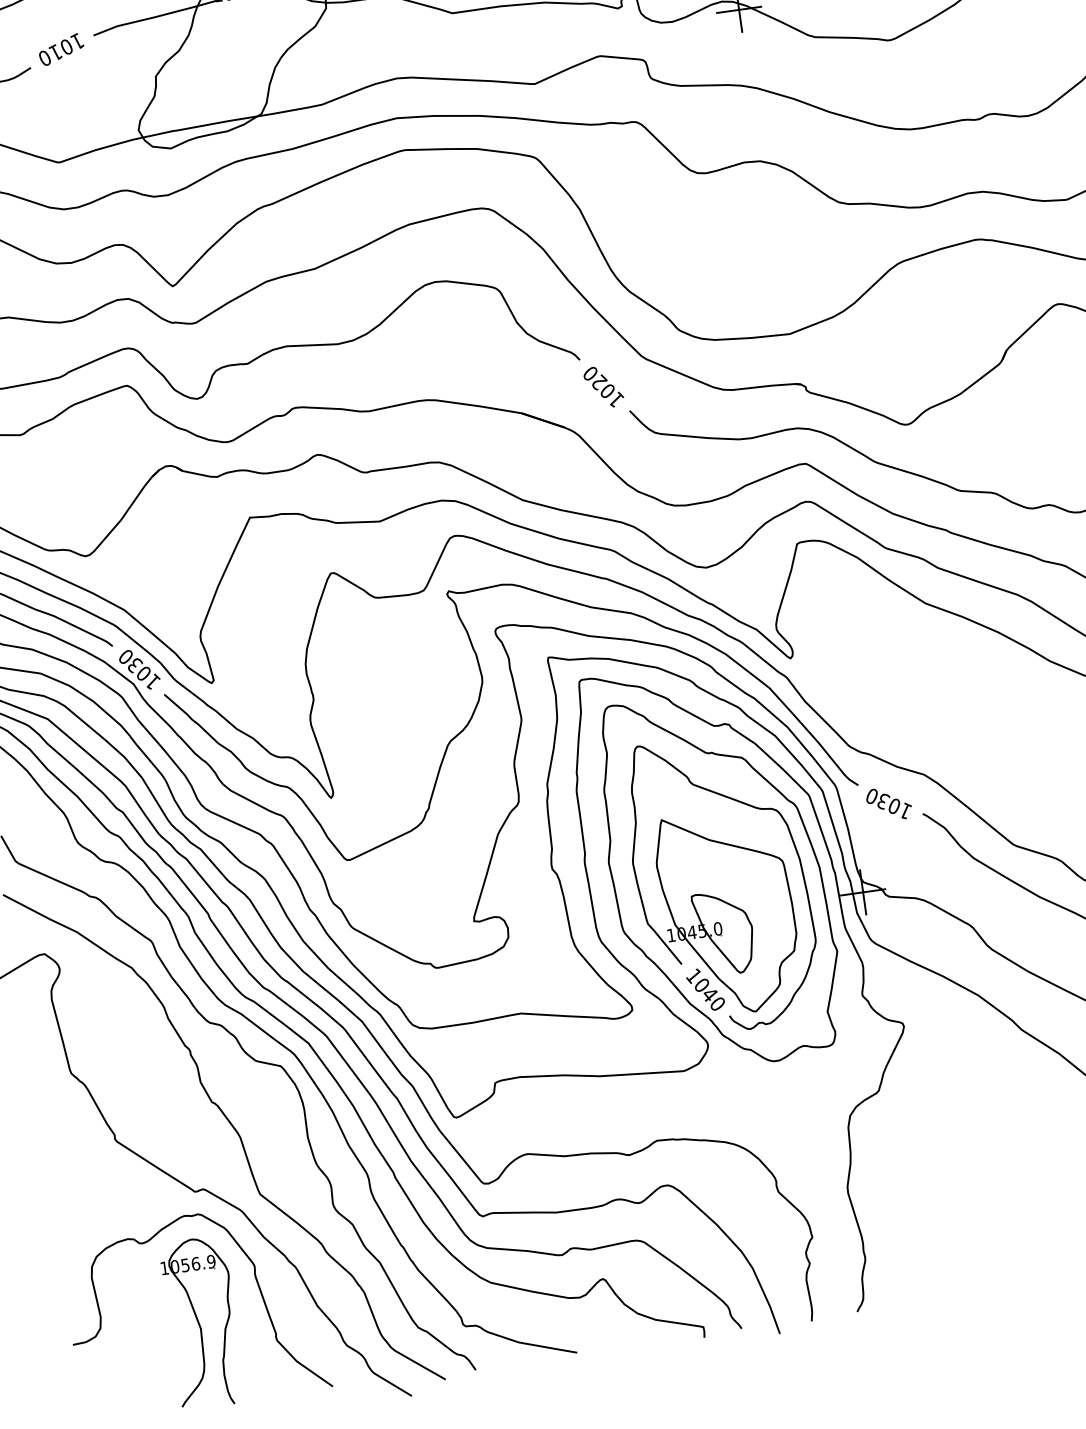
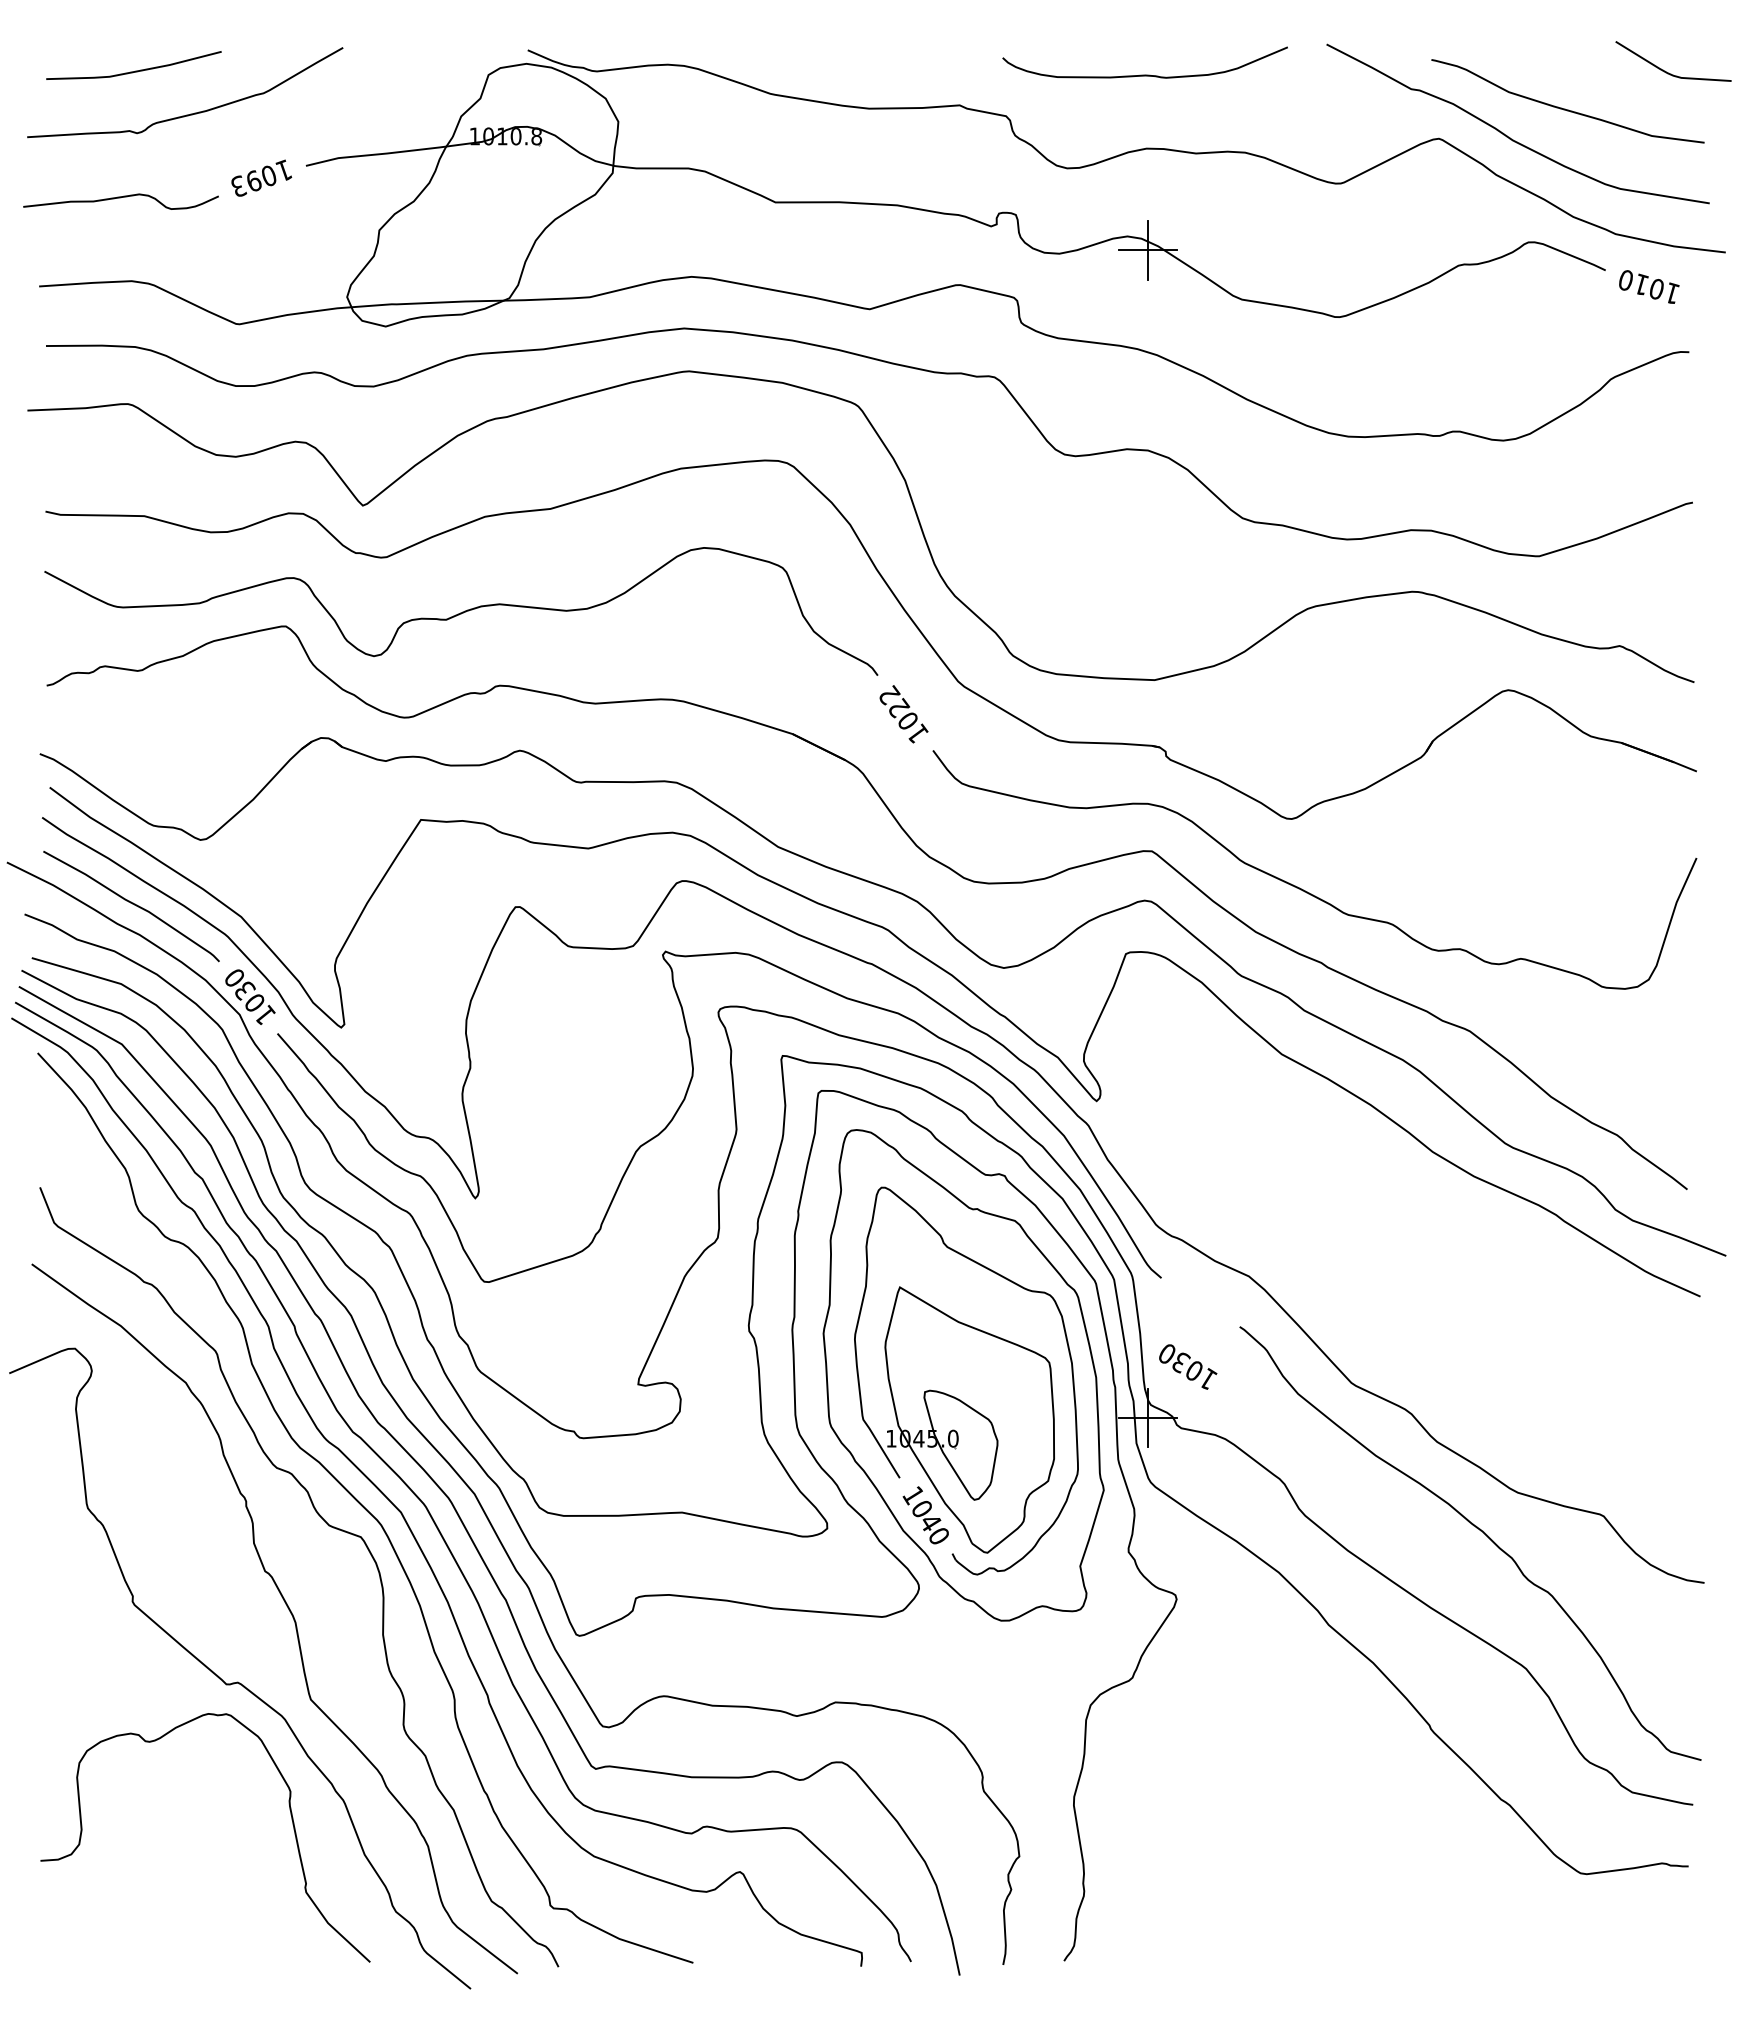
text: (50, 55) -> (246, 183), 1010 -> 1093
text: (590, 373) -> (889, 695), 1020 -> 1022
text: (889, 803) -> (1188, 1366), moved
part: (202, 1322) -> (212, 1855), removed

